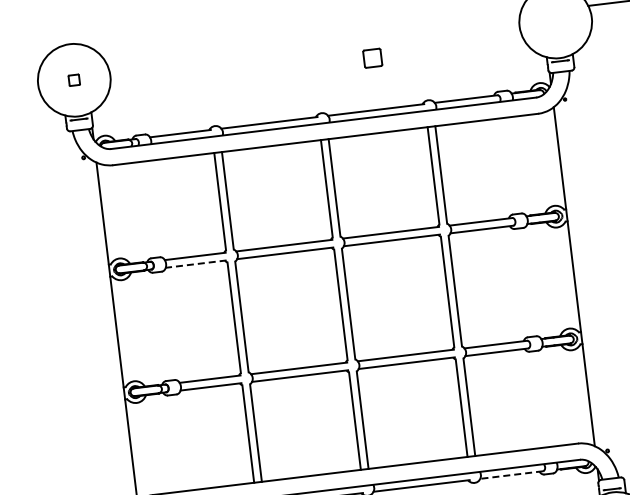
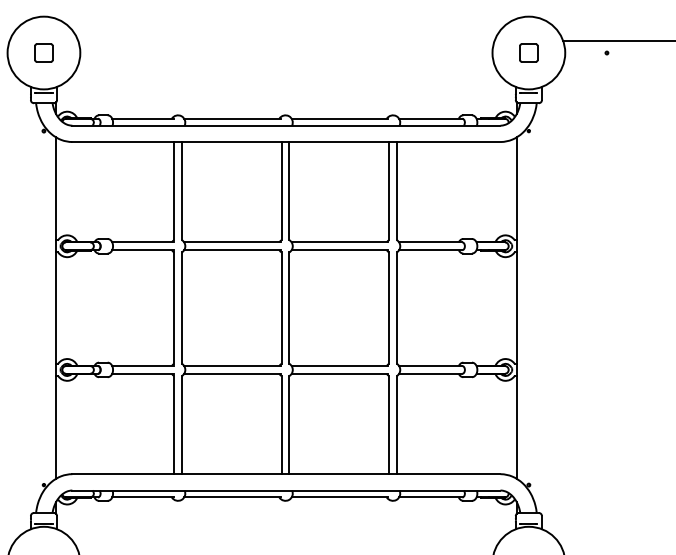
part: (372, 57) -> (528, 52), moved
part: (73, 79) -> (43, 52), size x1.67
line: (195, 264) -> (142, 250), dashed -> solid
line: (511, 475) -> (430, 497), dashed -> solid

